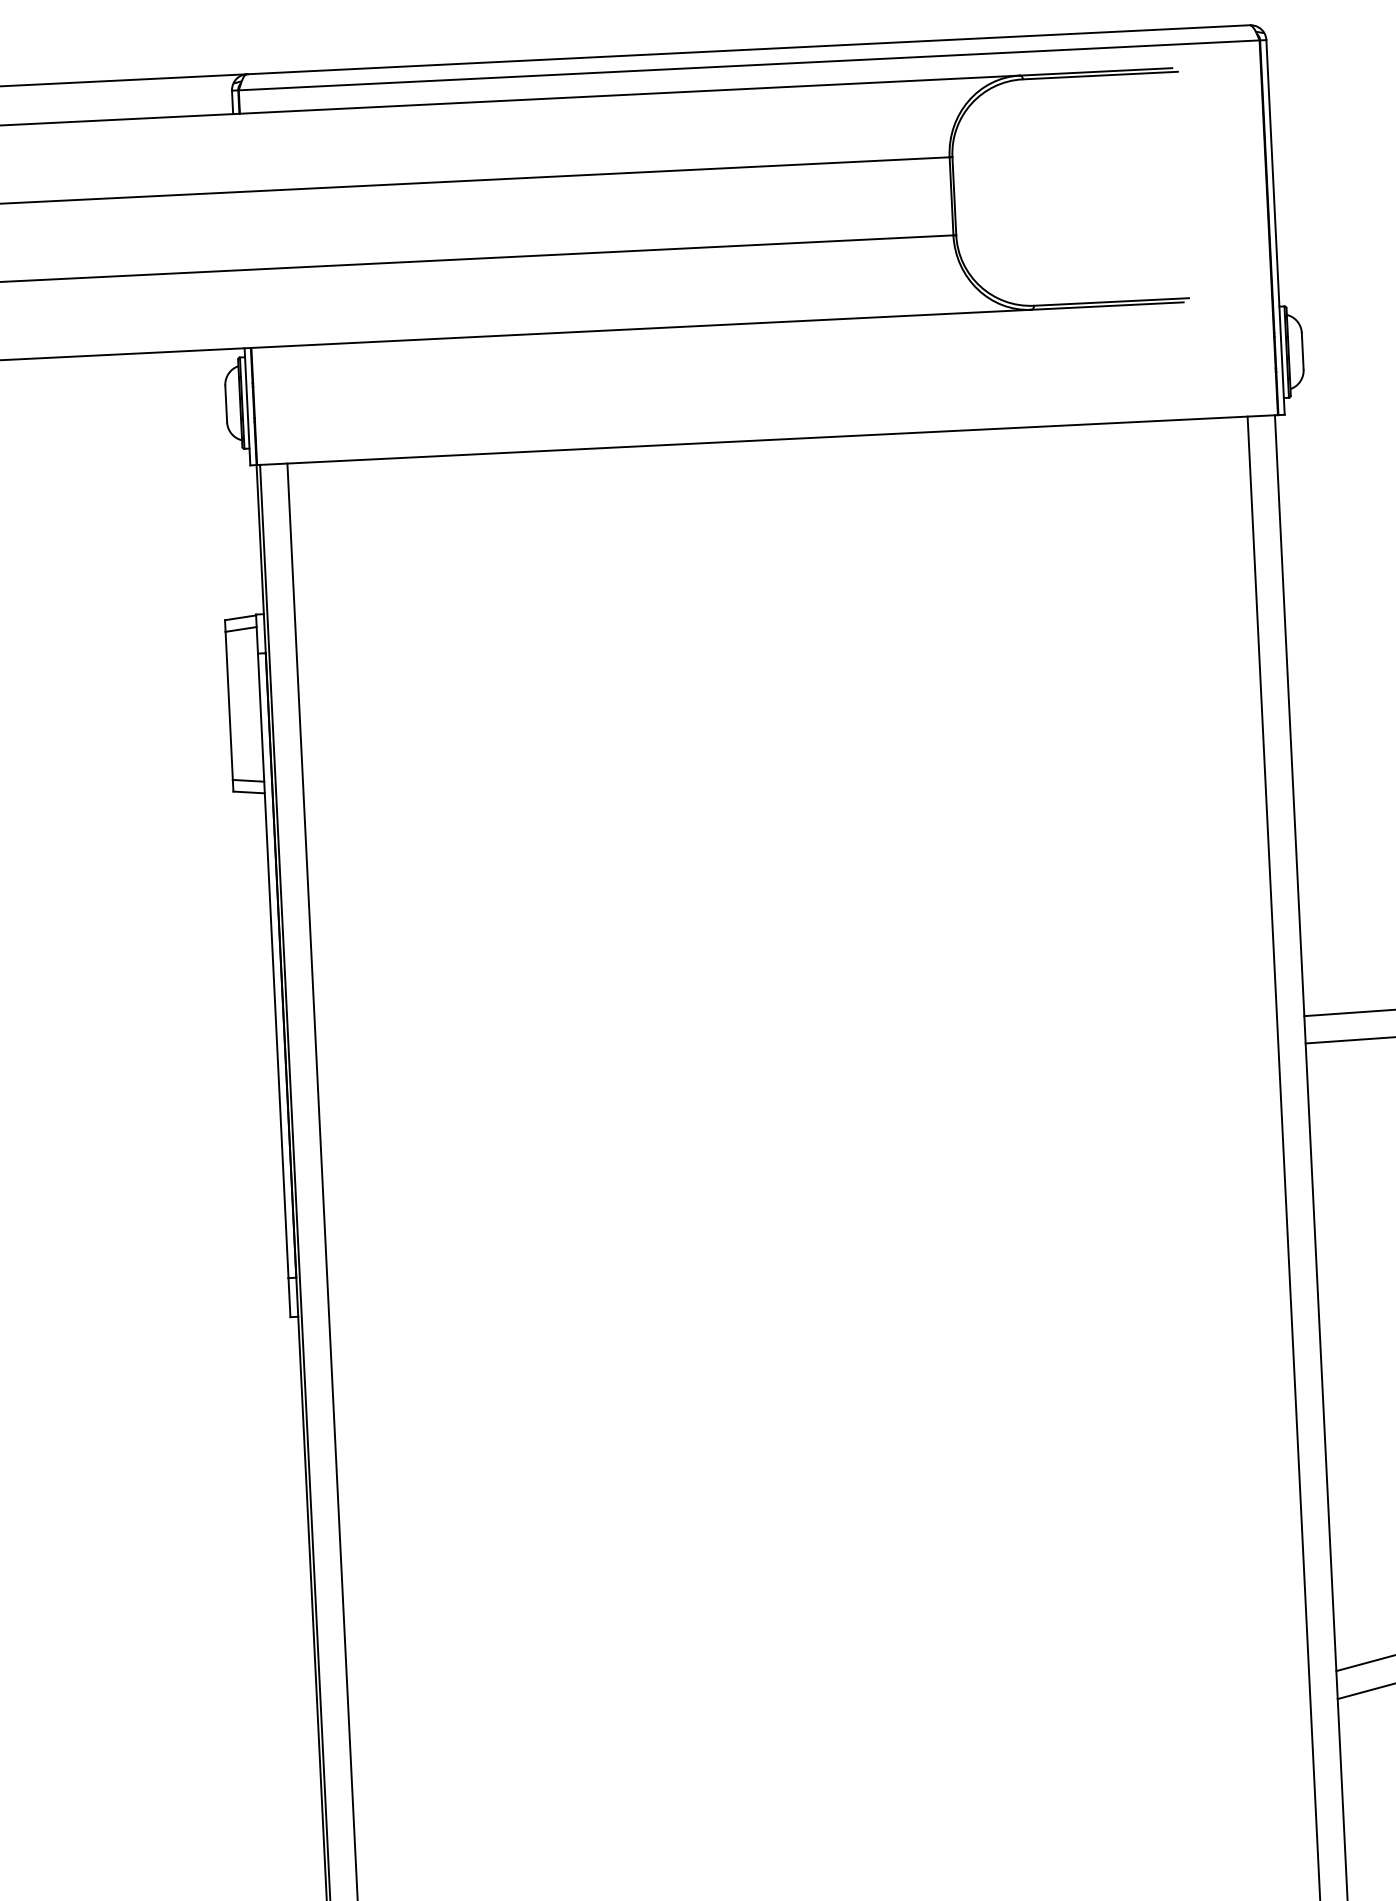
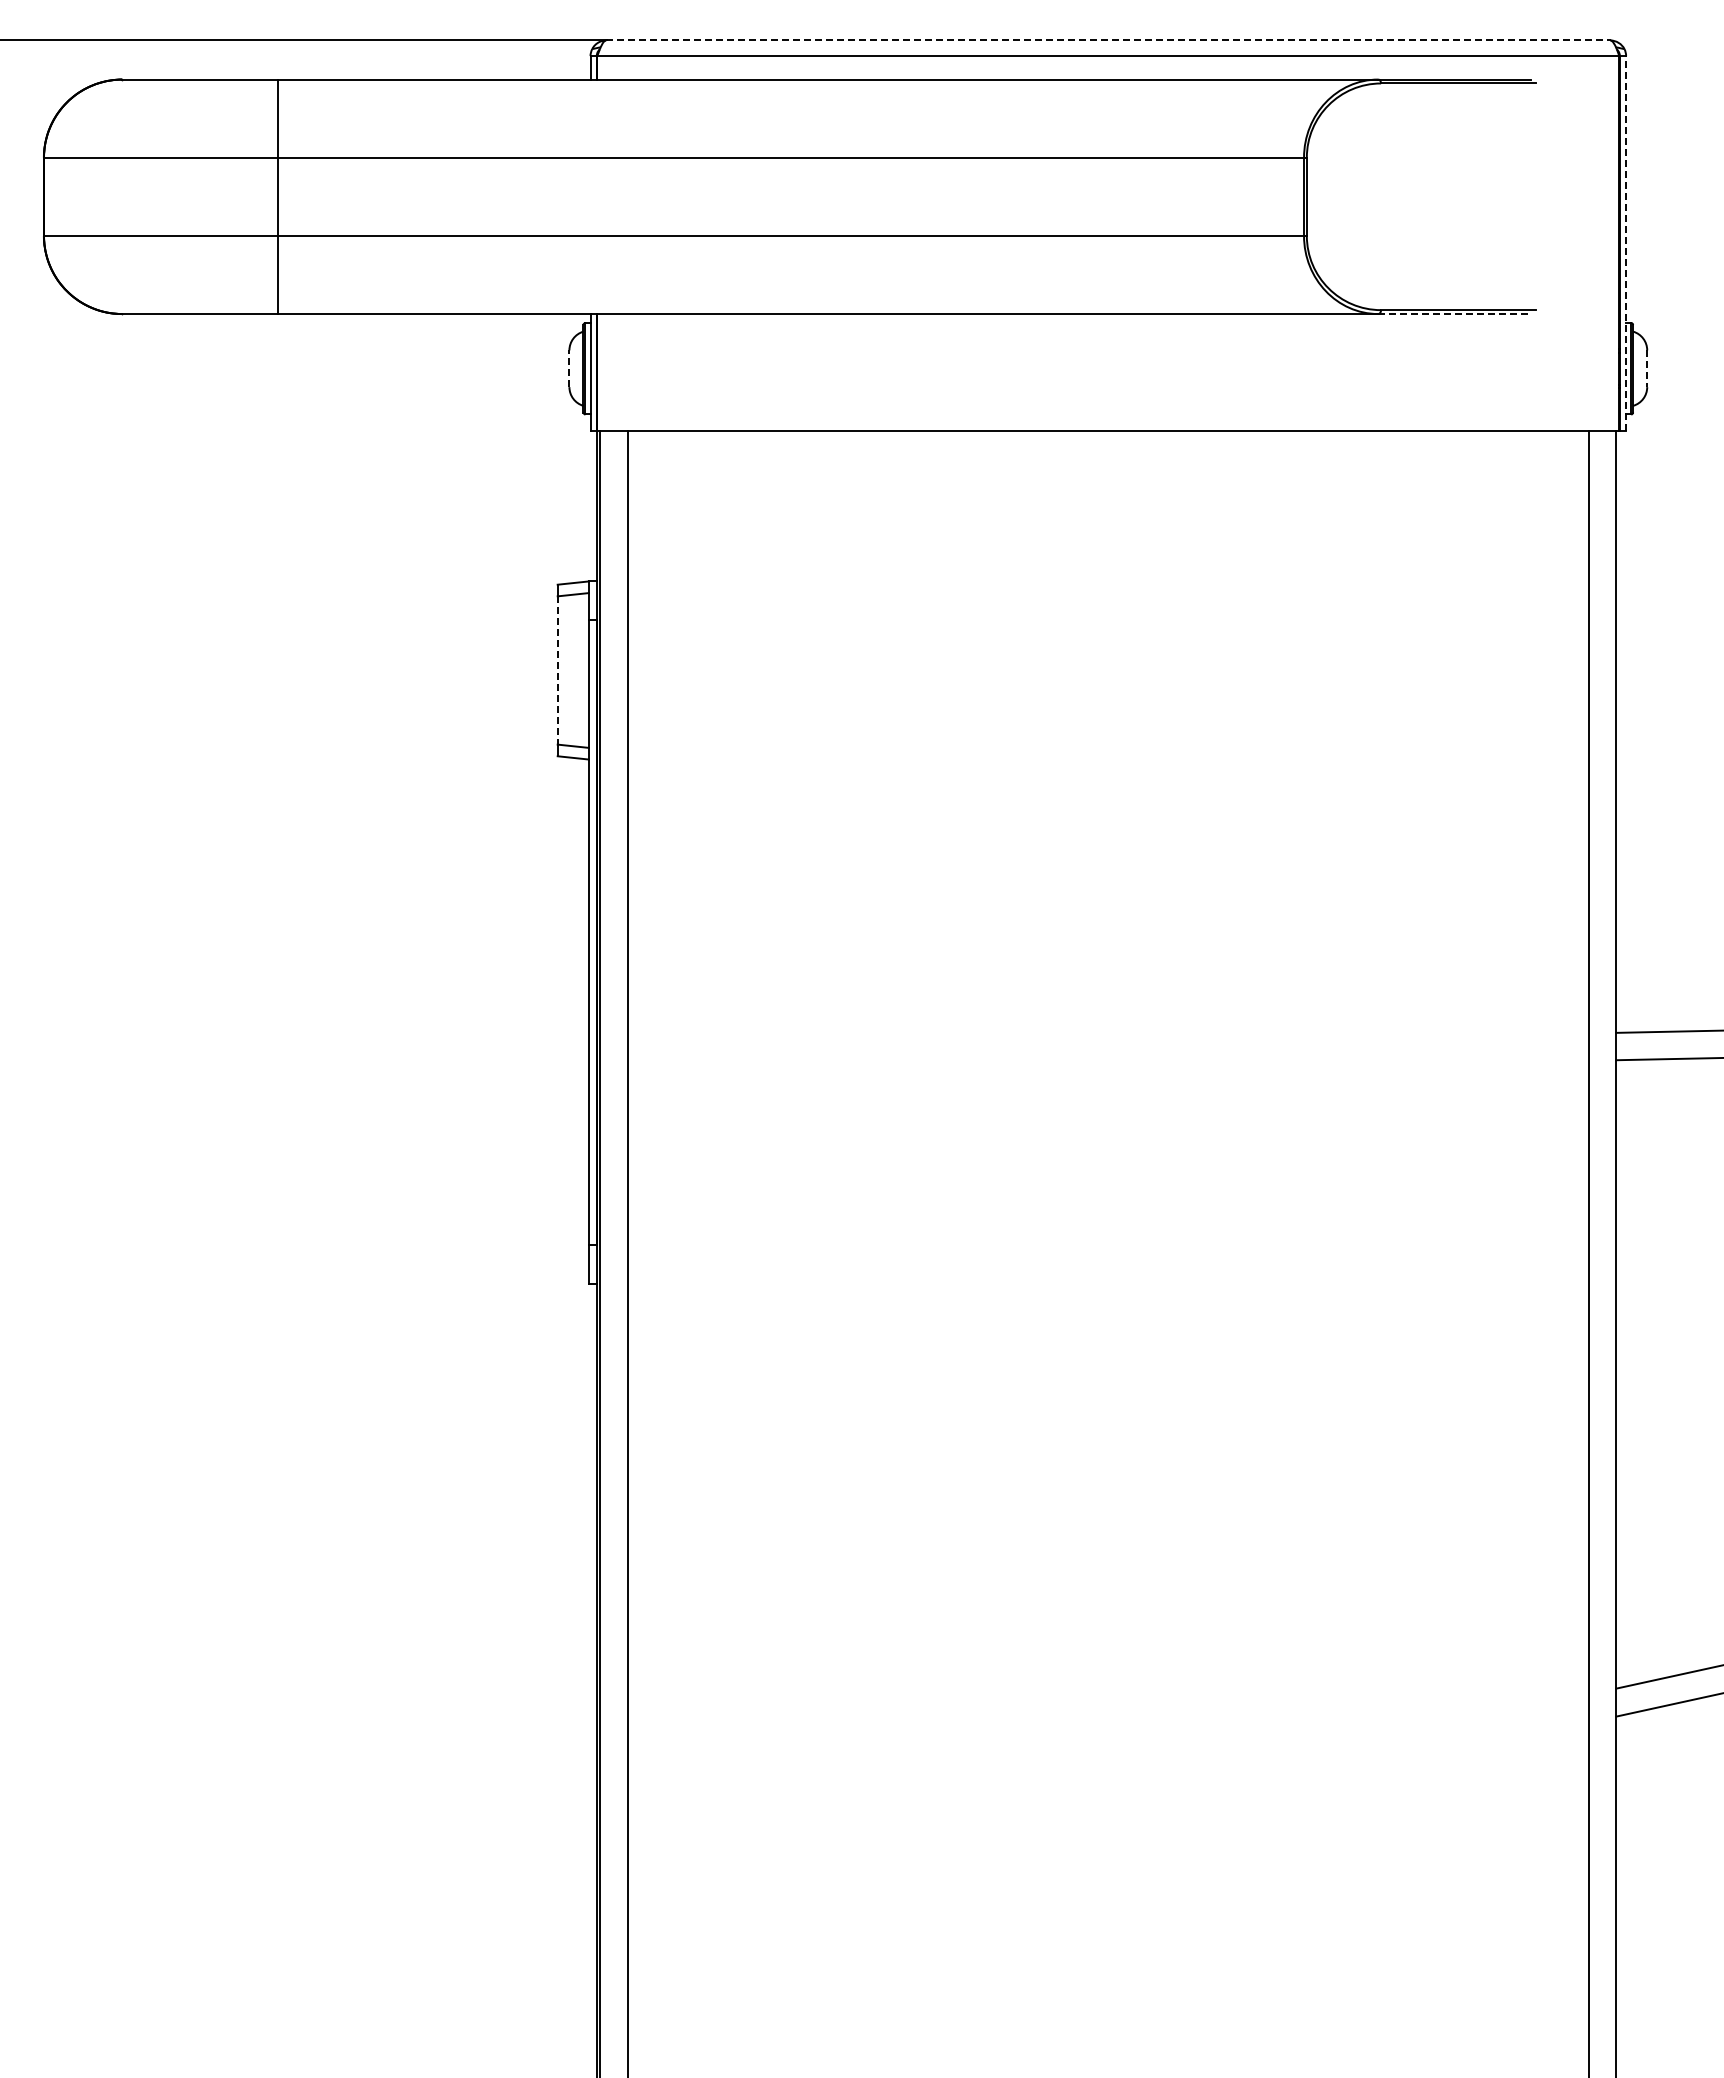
line: (748, 49) -> (1108, 40), solid -> dashed
line: (1275, 227) -> (1626, 243), solid -> dashed
line: (1107, 306) -> (1454, 314), solid -> dashed
line: (1303, 352) -> (1647, 369), solid -> dashed
line: (226, 403) -> (569, 368), solid -> dashed
line: (229, 705) -> (557, 670), solid -> dashed

